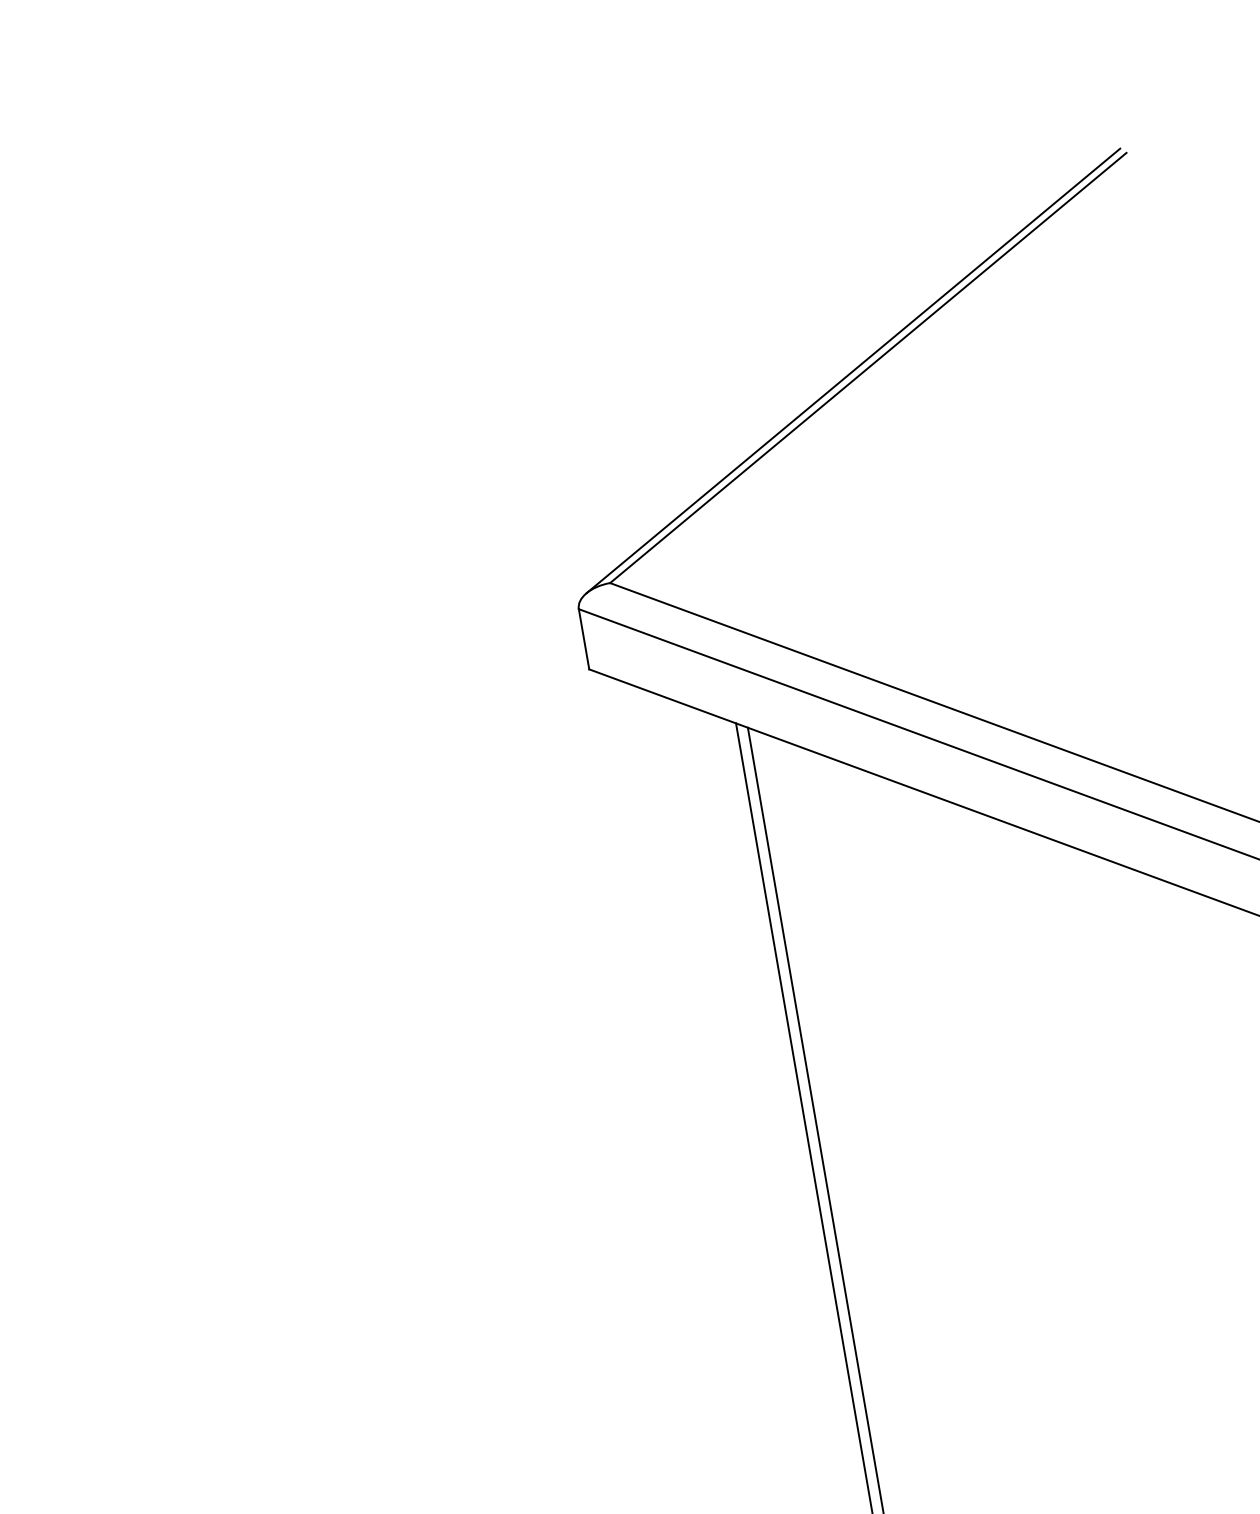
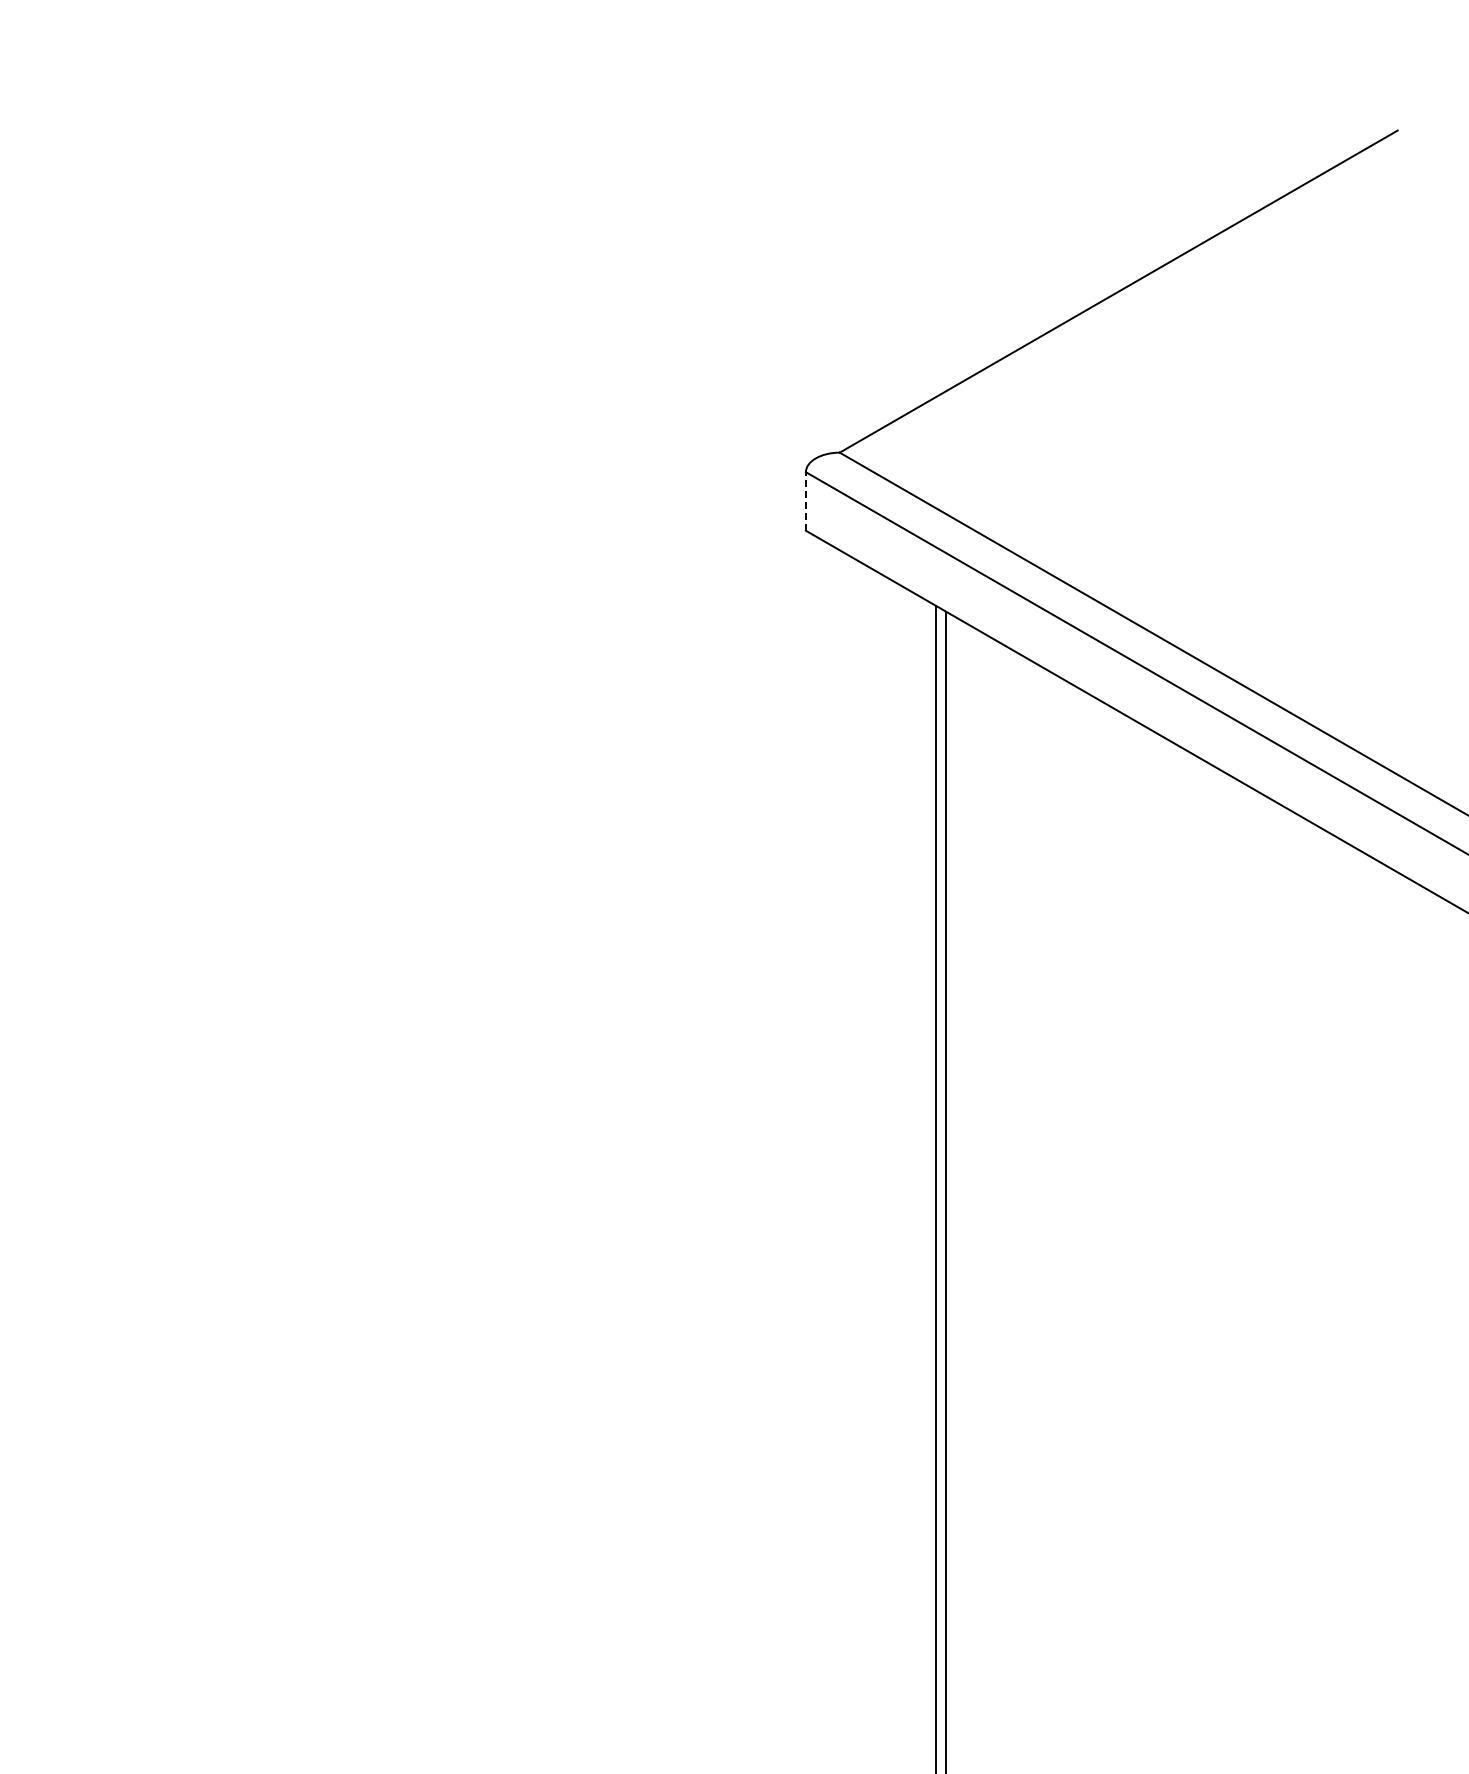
line: (852, 370) -> (1103, 291), removed
line: (583, 638) -> (805, 500), solid -> dashed

